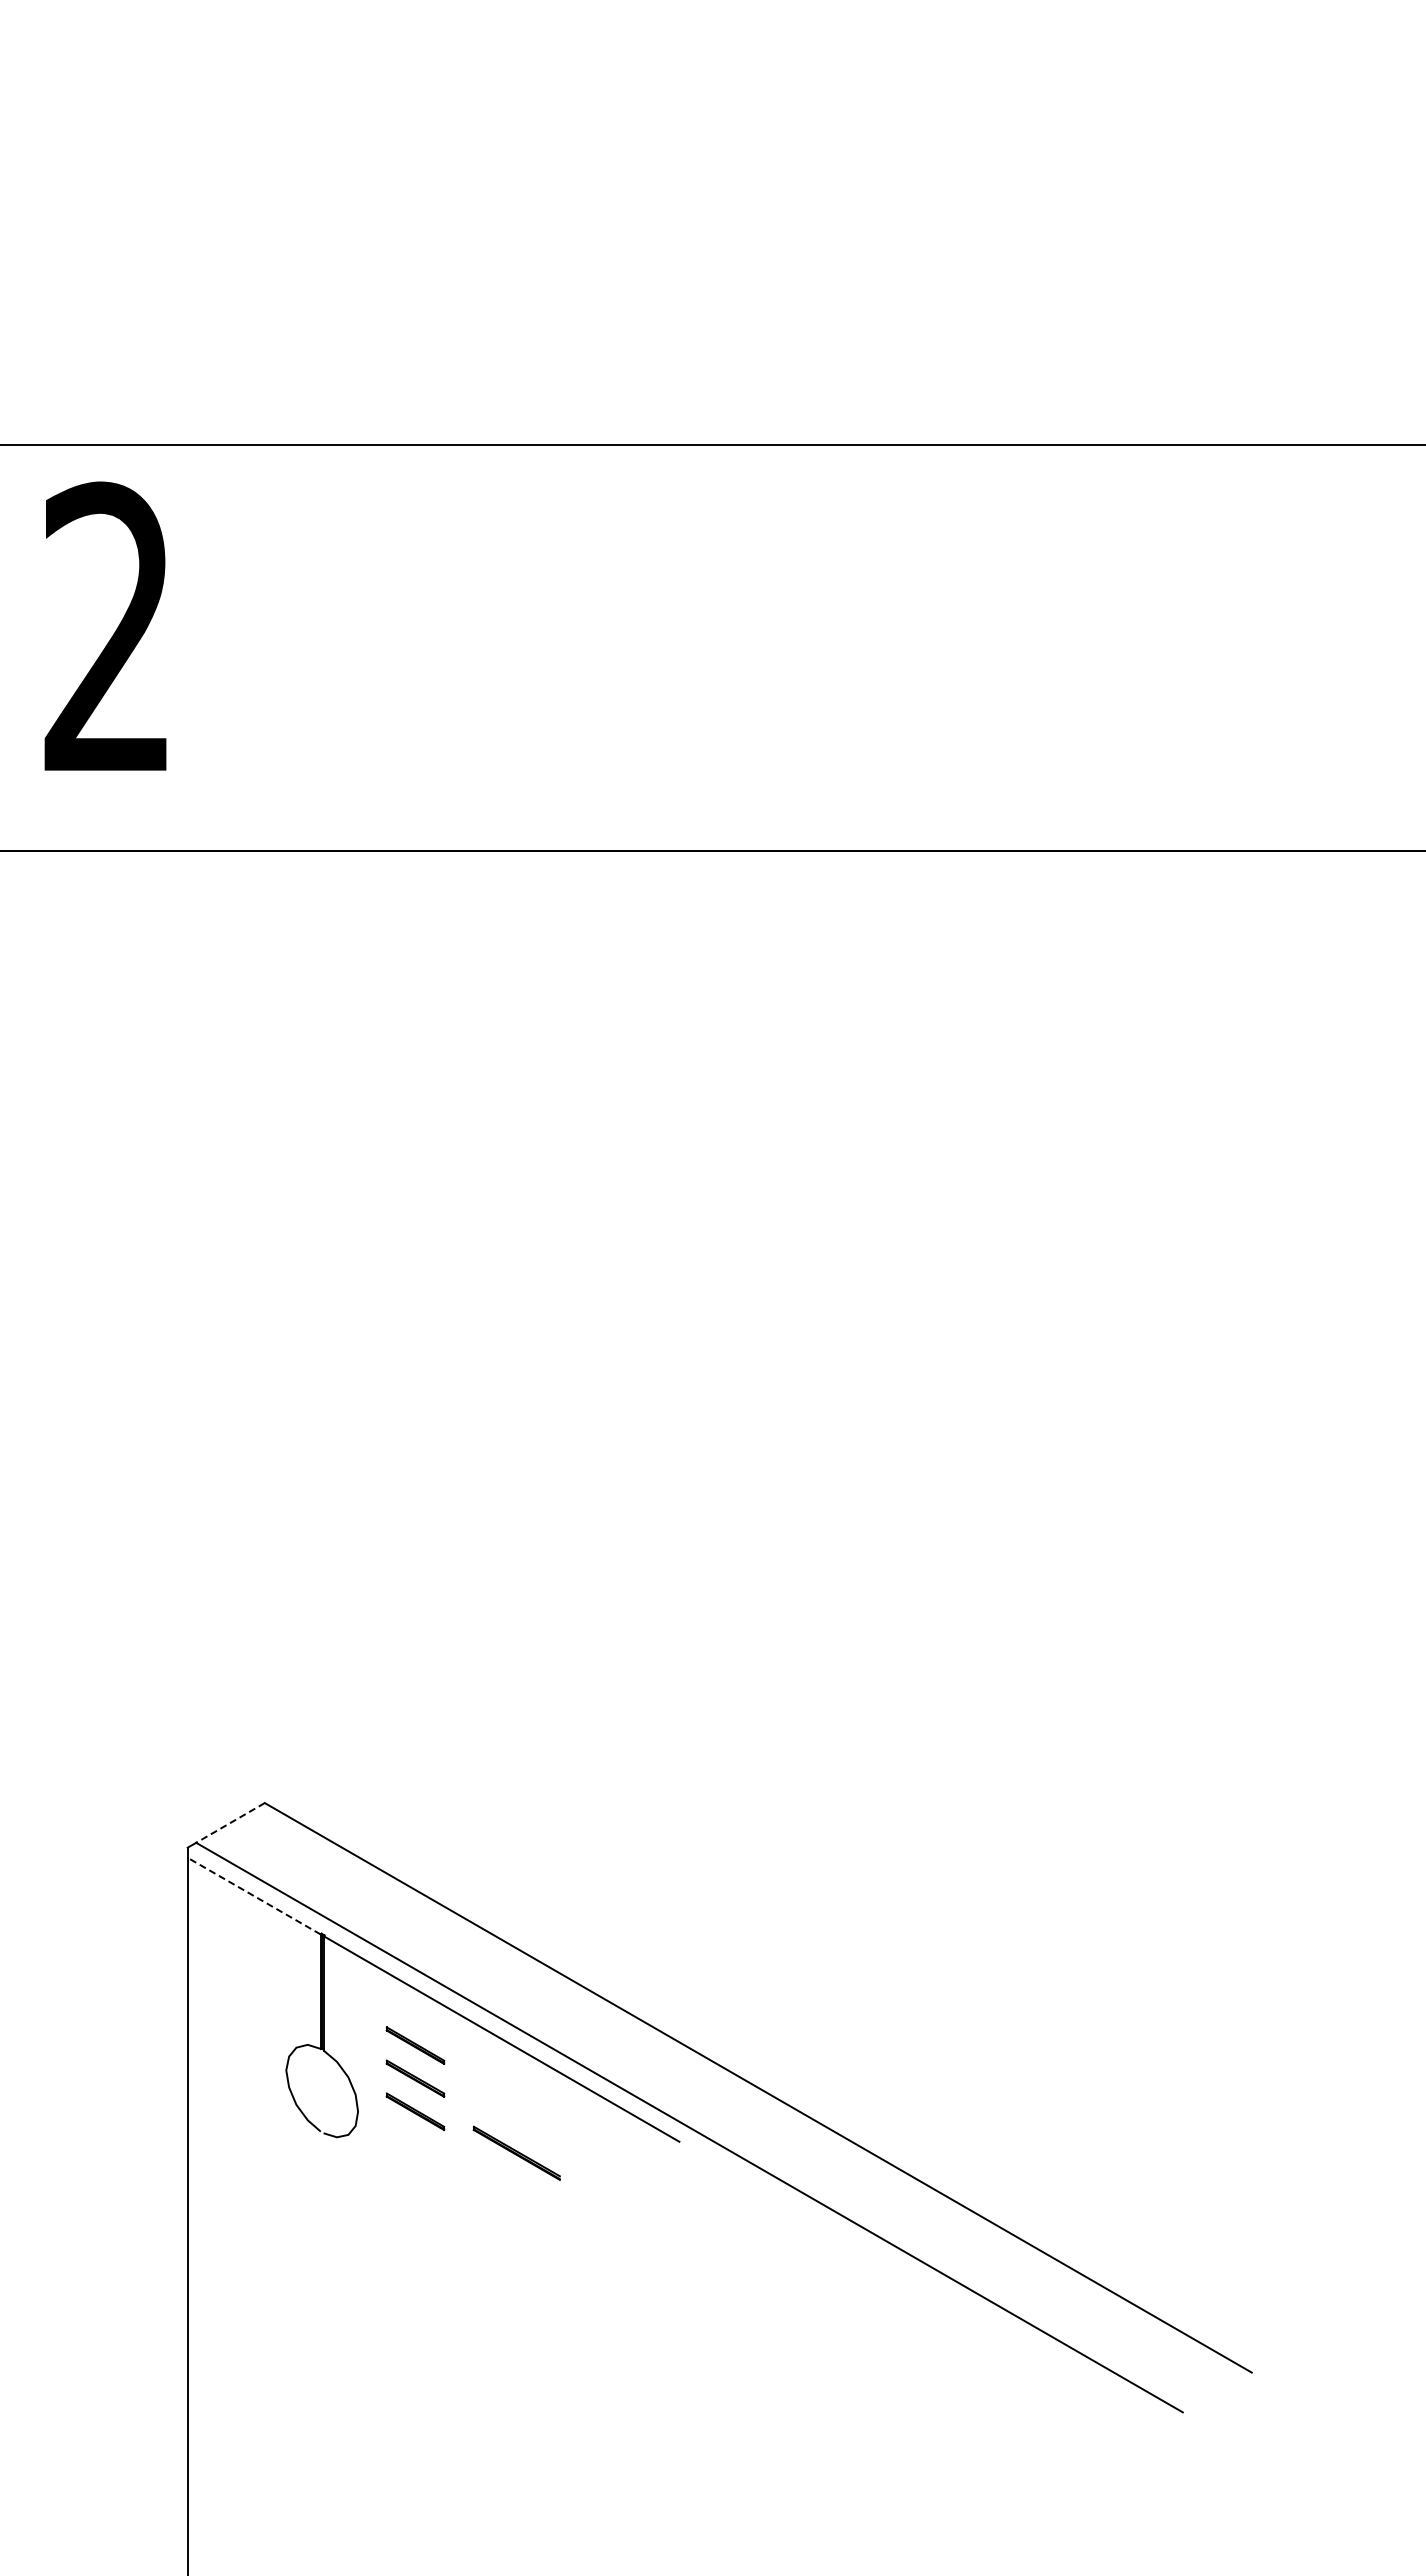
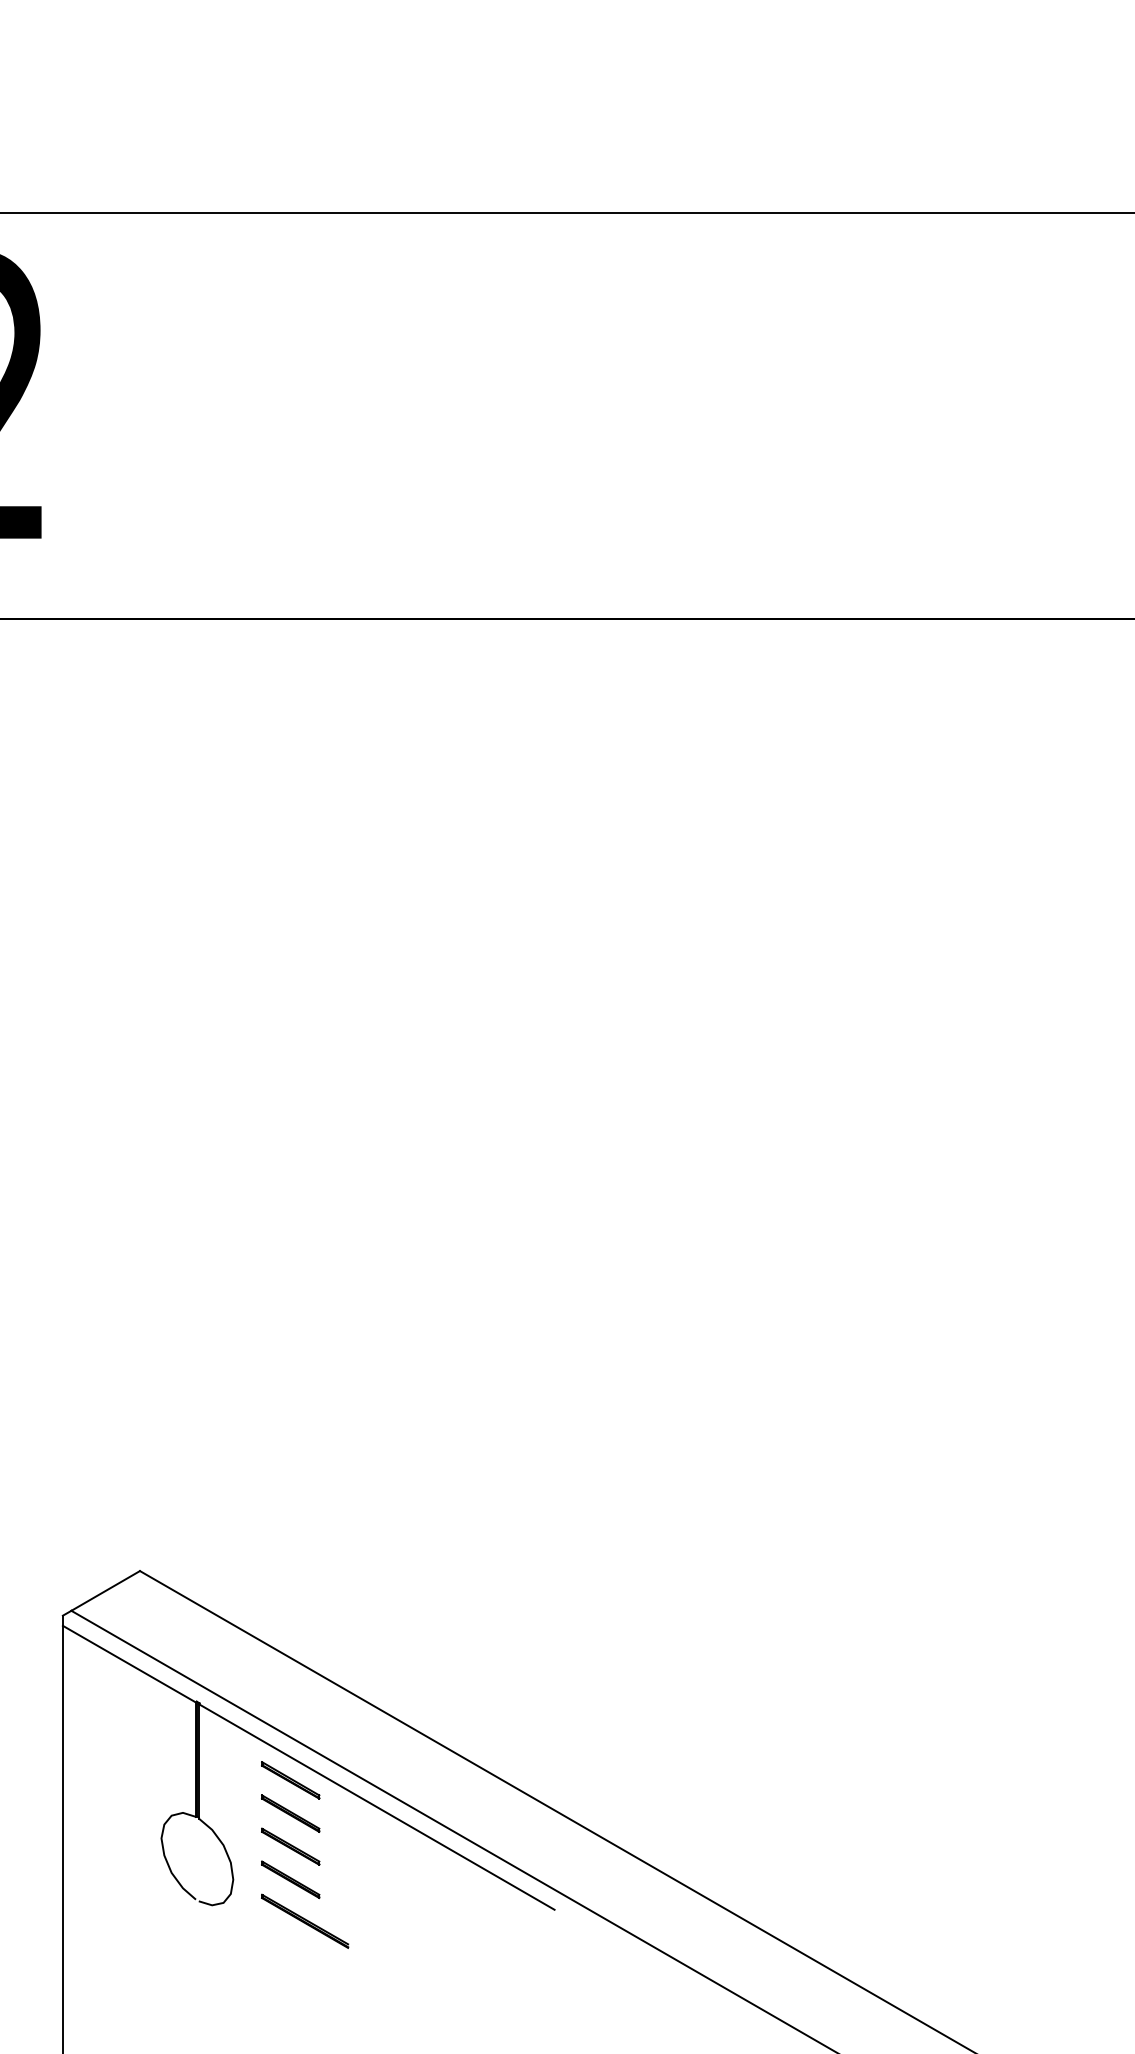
line: (230, 1822) -> (105, 1590), dashed -> solid
line: (254, 1896) -> (129, 1664), dashed -> solid
part: (415, 2012) -> (290, 1780), added
part: (516, 2152) -> (304, 1920), moved

